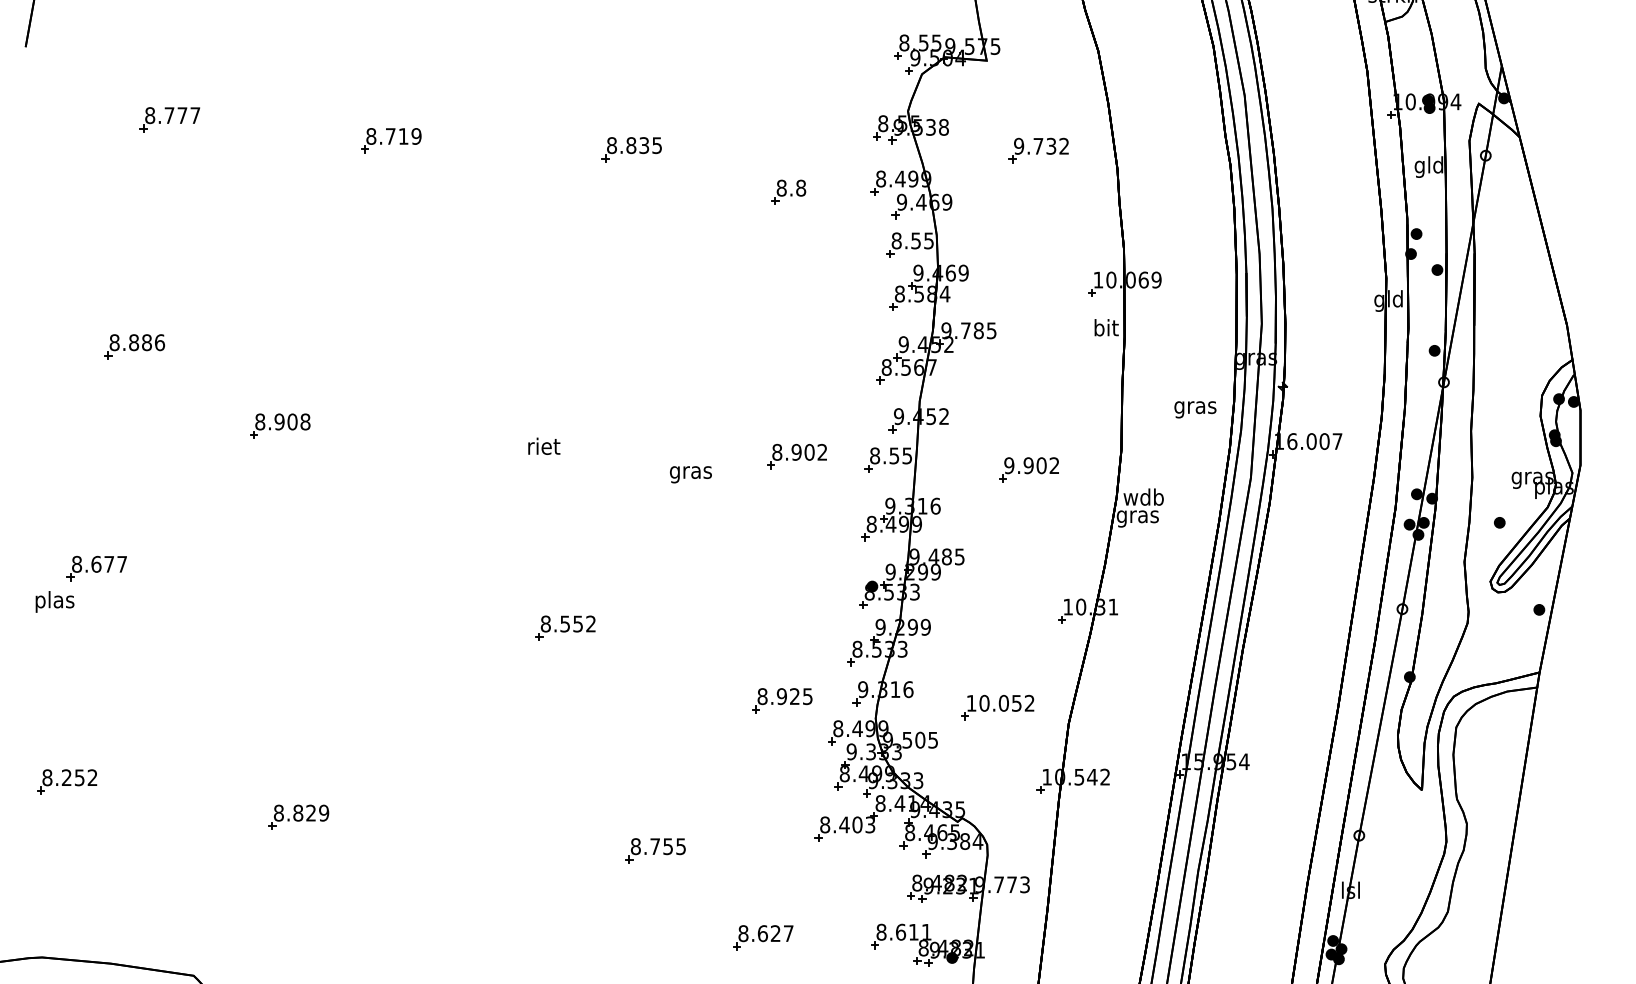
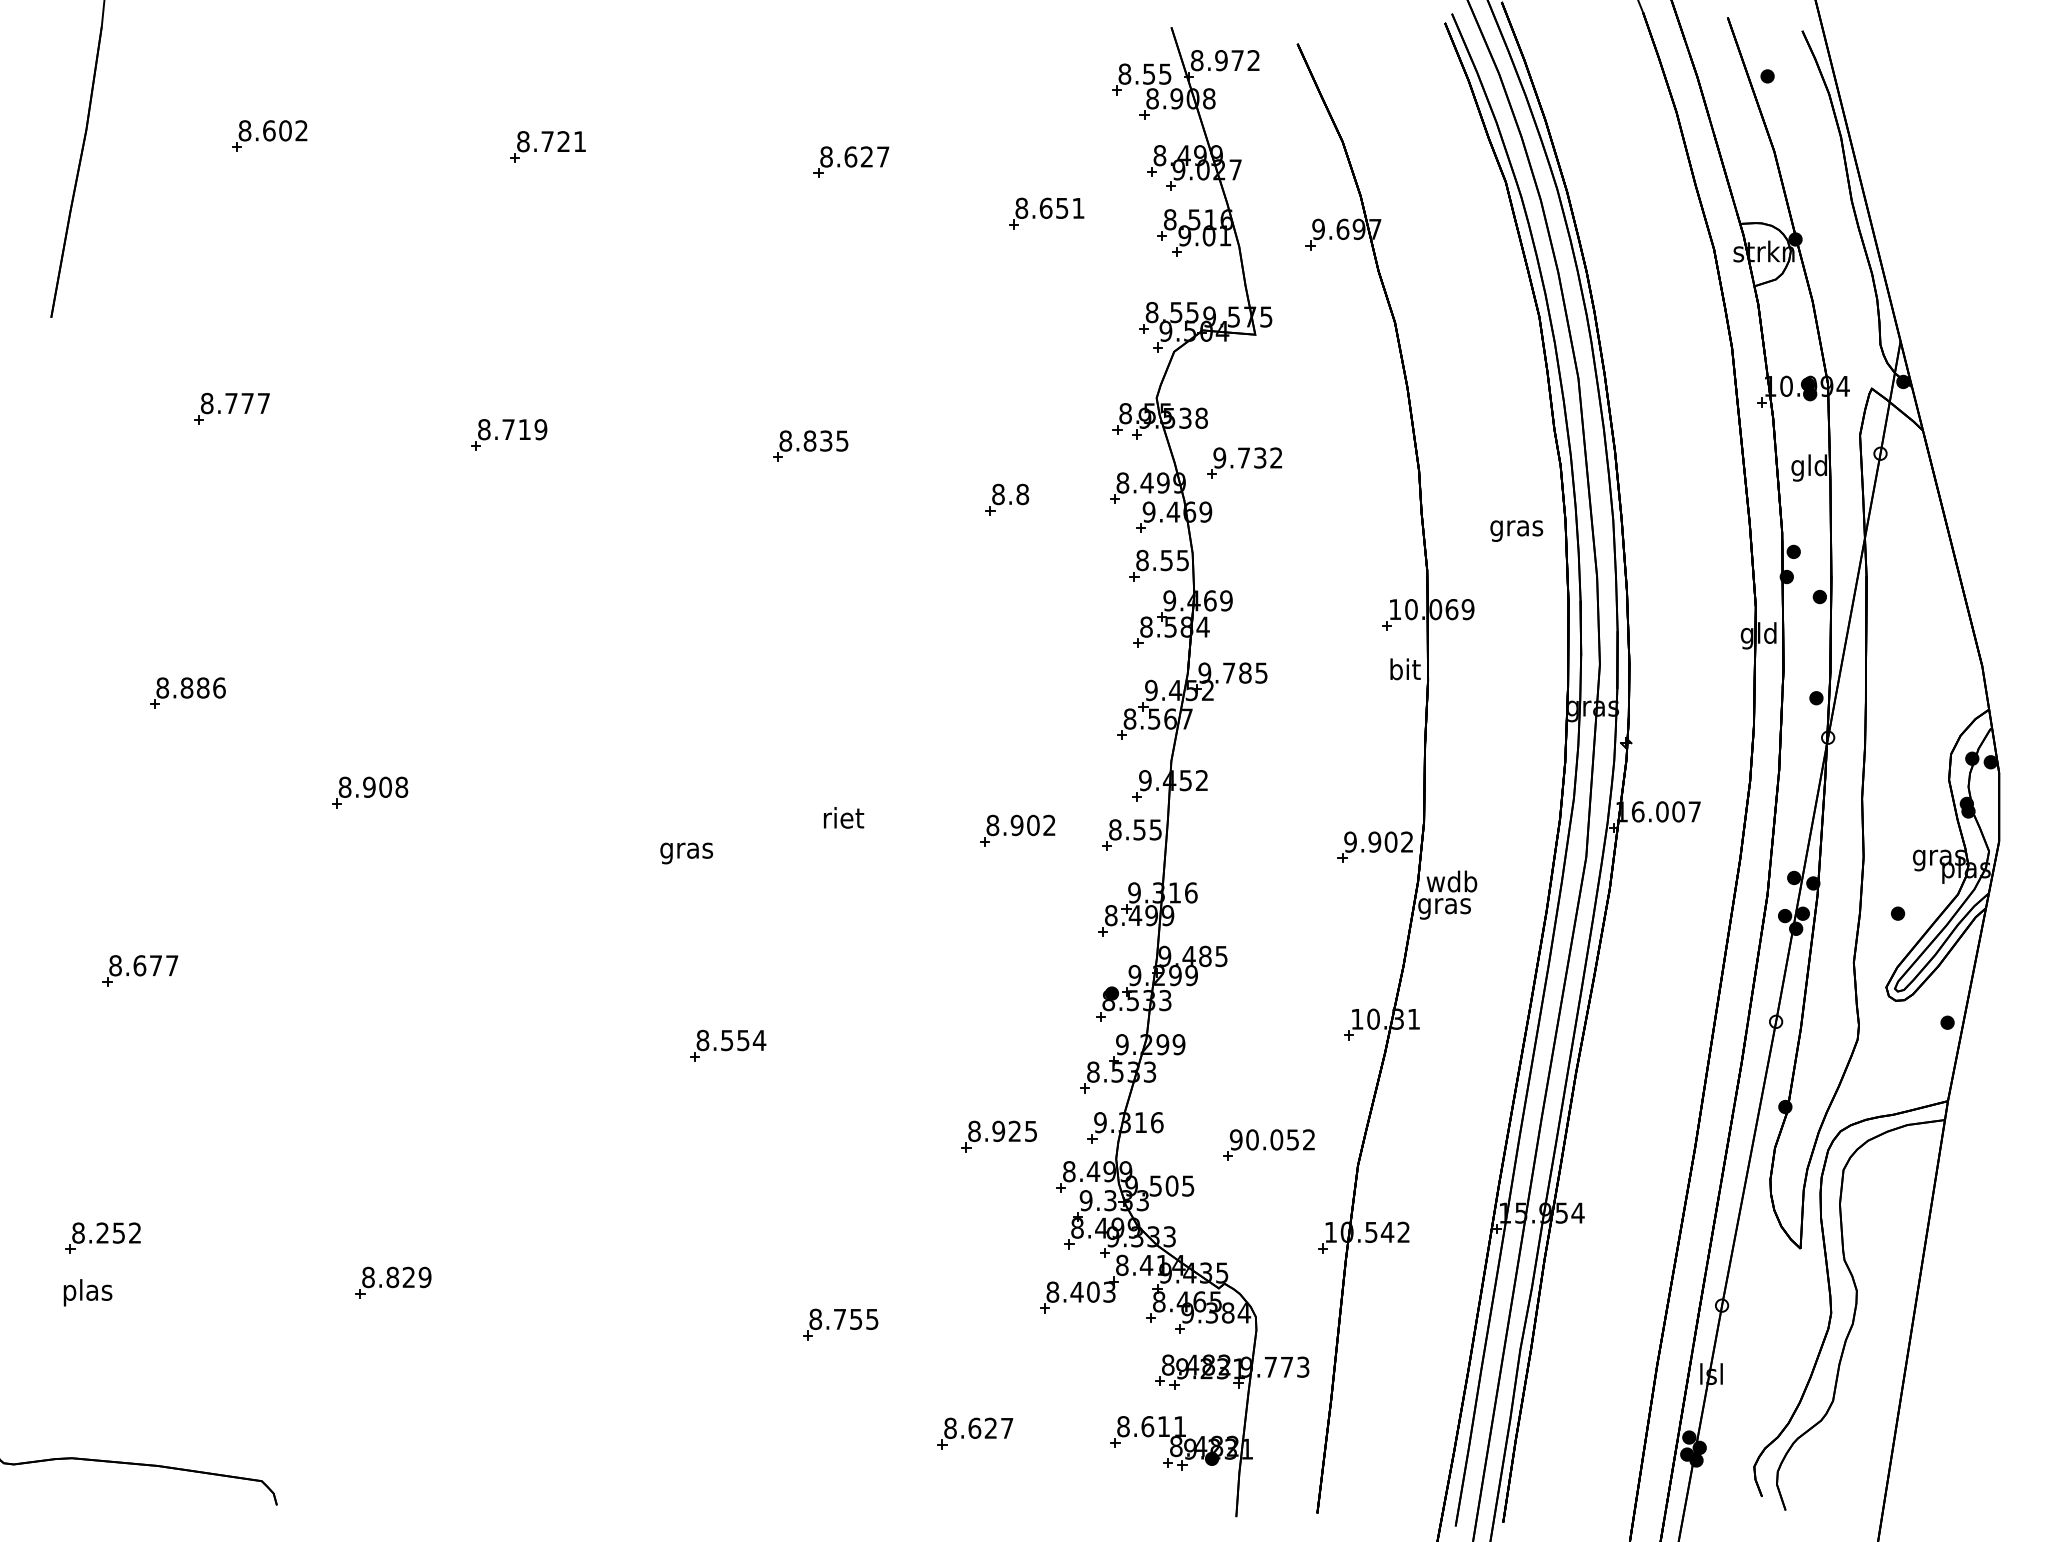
part: (1038, 149) -> (1244, 462), moved
text: (1195, 409) -> (1516, 530), moved
text: (544, 446) -> (844, 817), moved
part: (1028, 469) -> (1374, 846), moved
text: (690, 474) -> (686, 853), moved
text: (54, 601) -> (87, 1292), moved
text: (591, 623) -> (759, 1039), 8.552 -> 8.554
text: (970, 703) -> (1235, 1139), 10.052 -> 90.052

